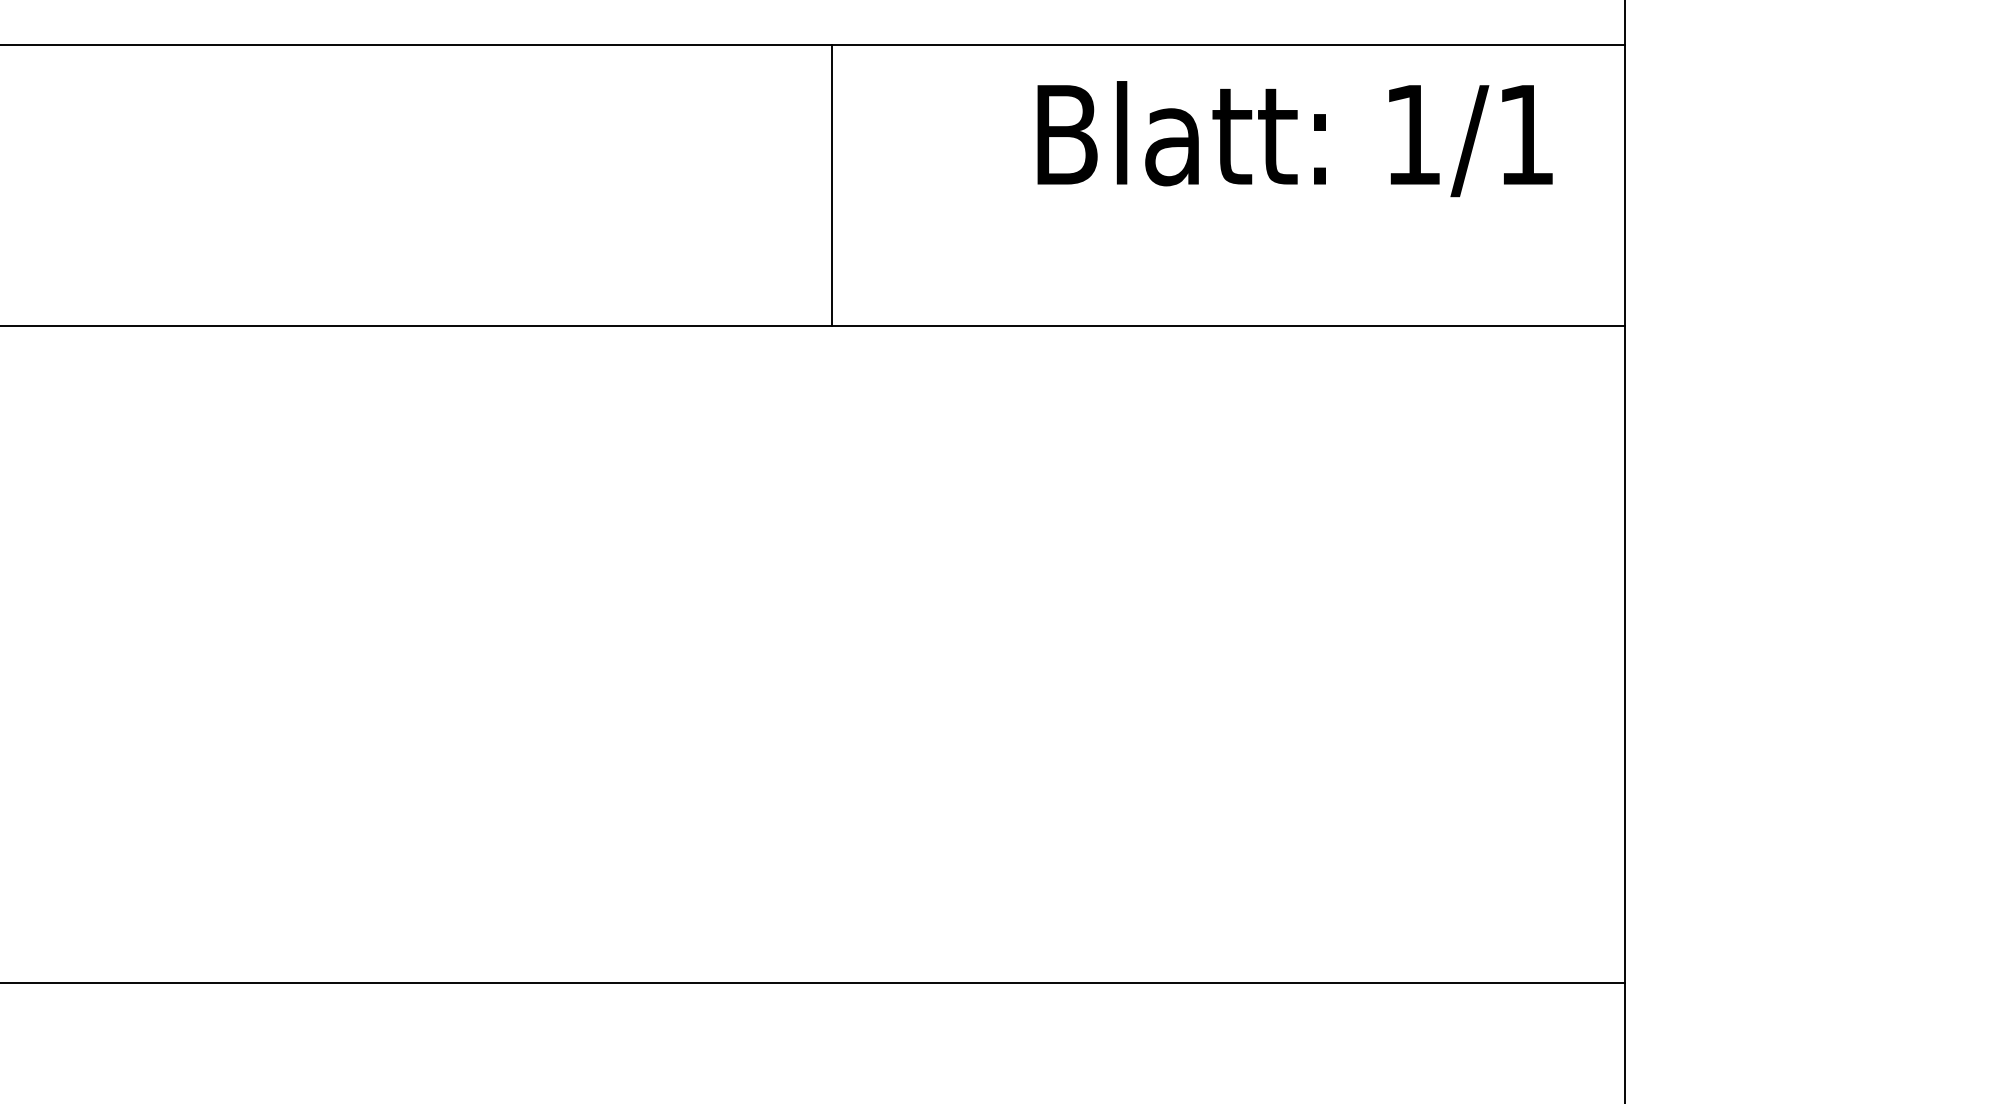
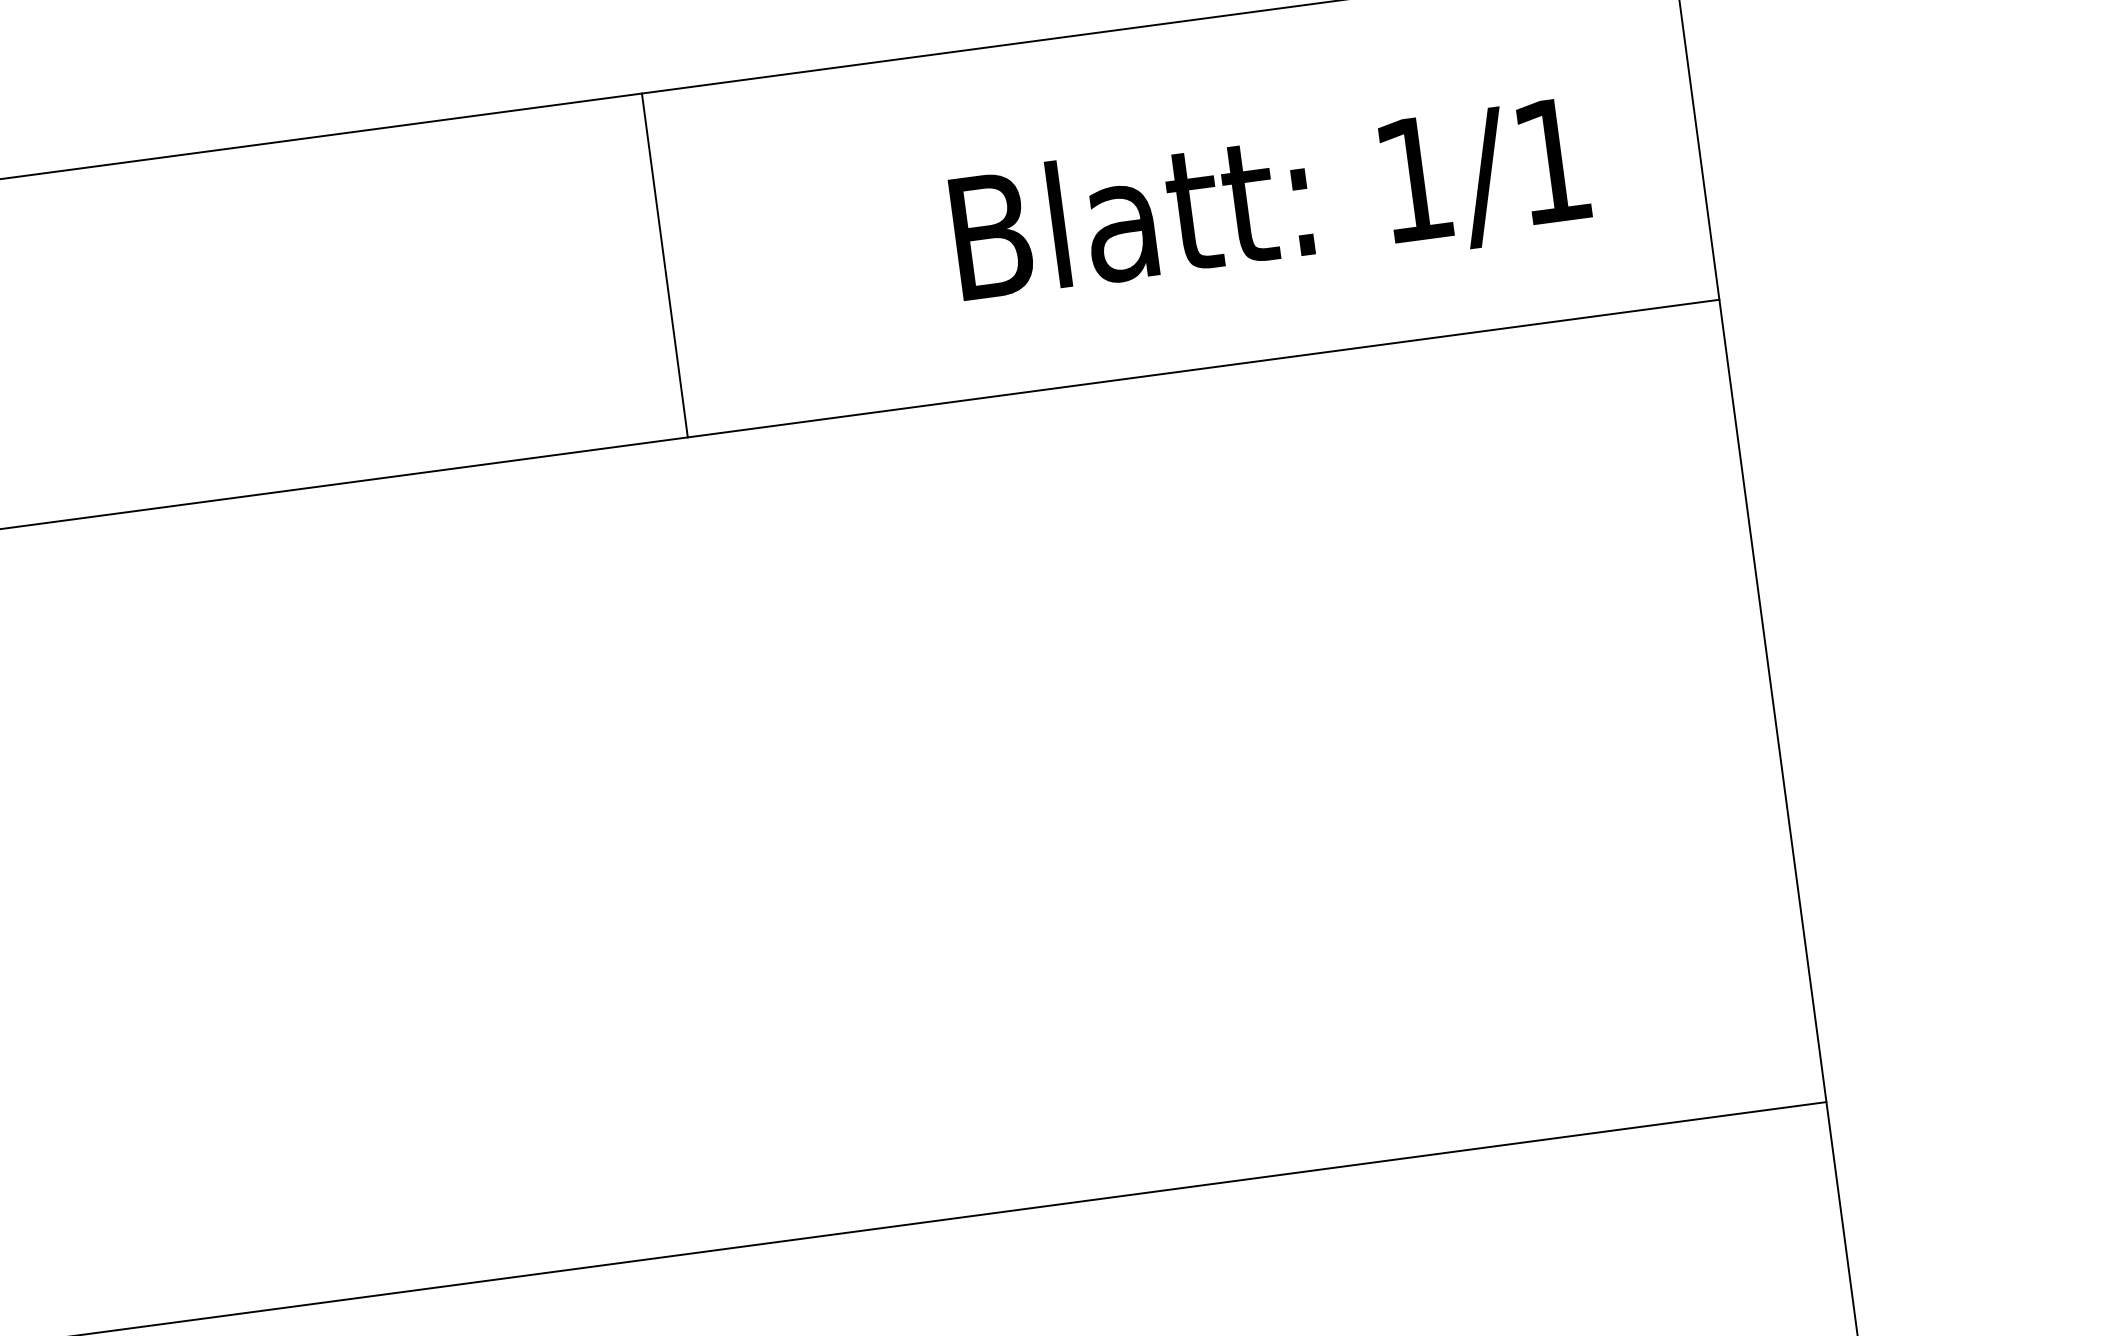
text: (1294, 139) -> (1270, 204), moved
line: (832, 185) -> (665, 265), moved

